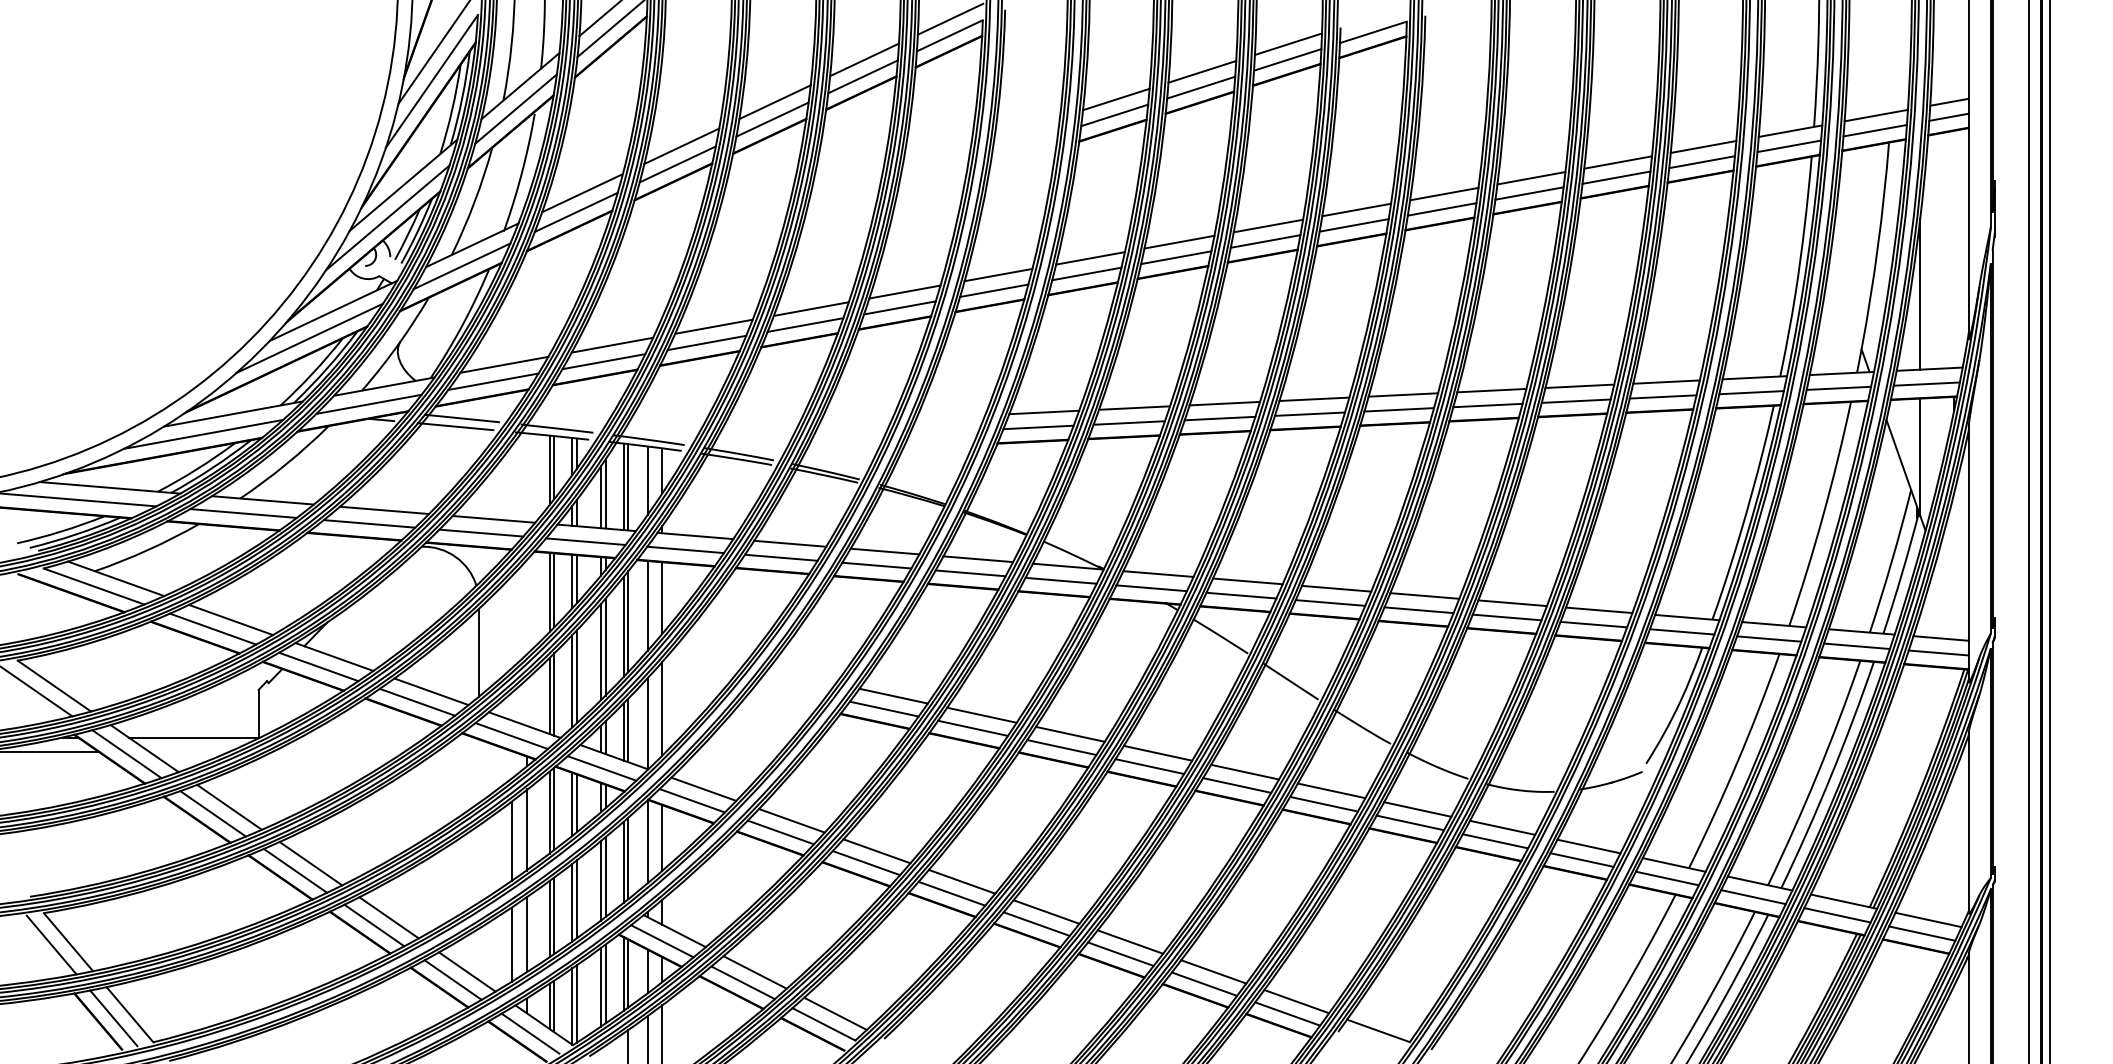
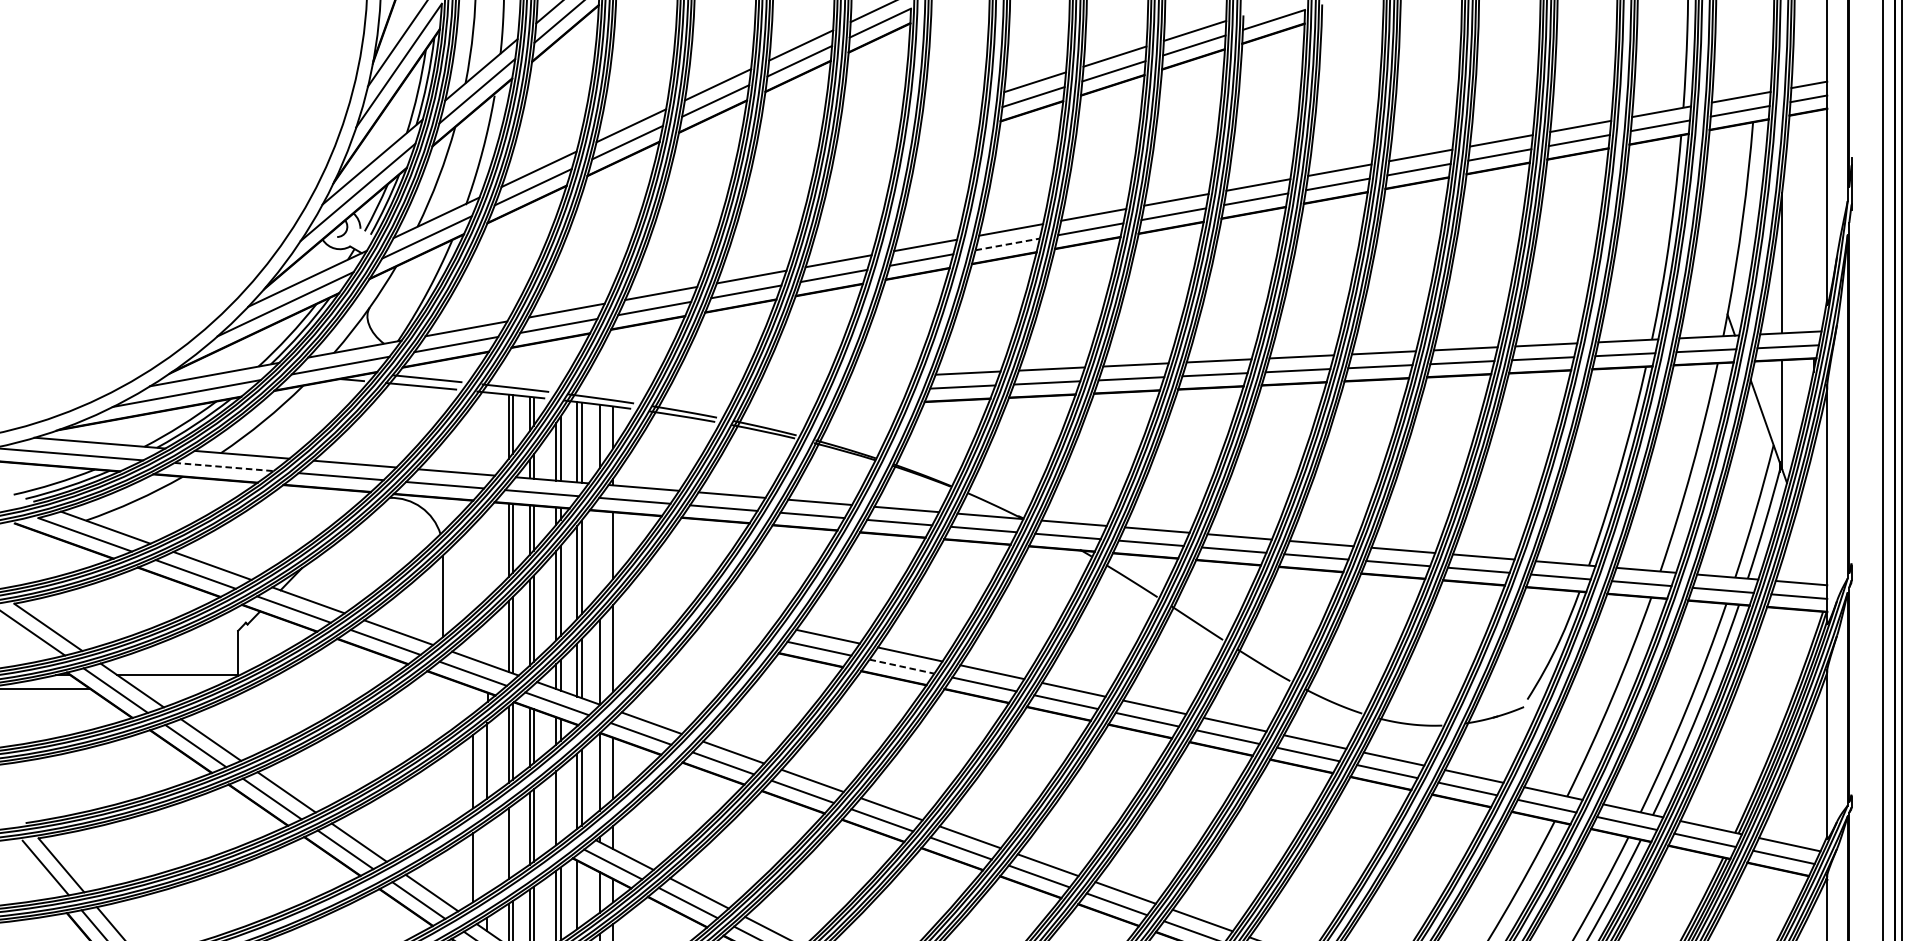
line: (1087, 273) -> (1008, 243), solid -> dashed
line: (244, 513) -> (224, 466), solid -> dashed
line: (647, 605) -> (599, 552), removed
line: (973, 728) -> (902, 666), solid -> dashed
line: (605, 877) -> (560, 805), removed
line: (554, 915) -> (513, 840), removed
line: (526, 934) -> (487, 858), removed
line: (628, 973) -> (581, 894), removed

